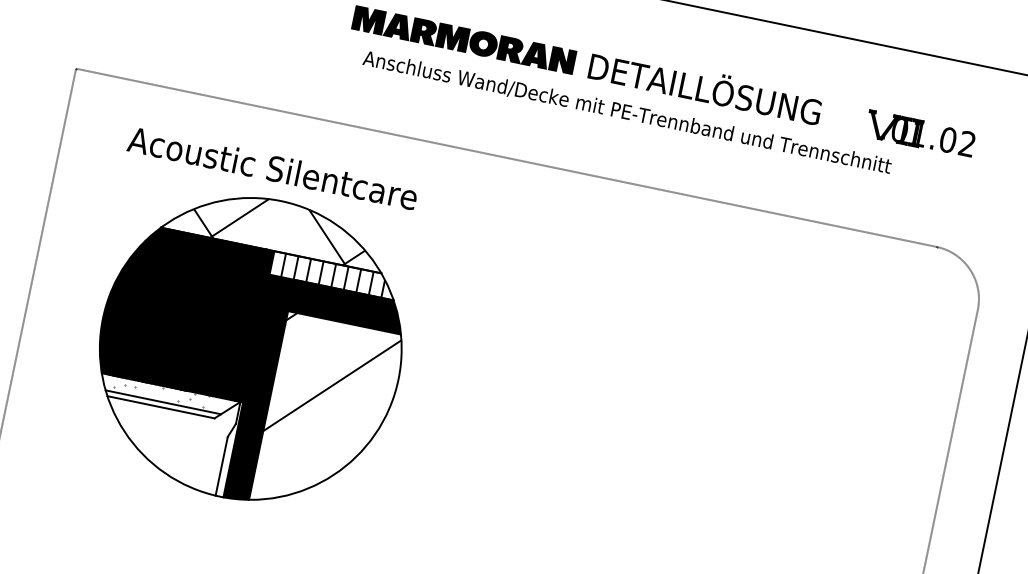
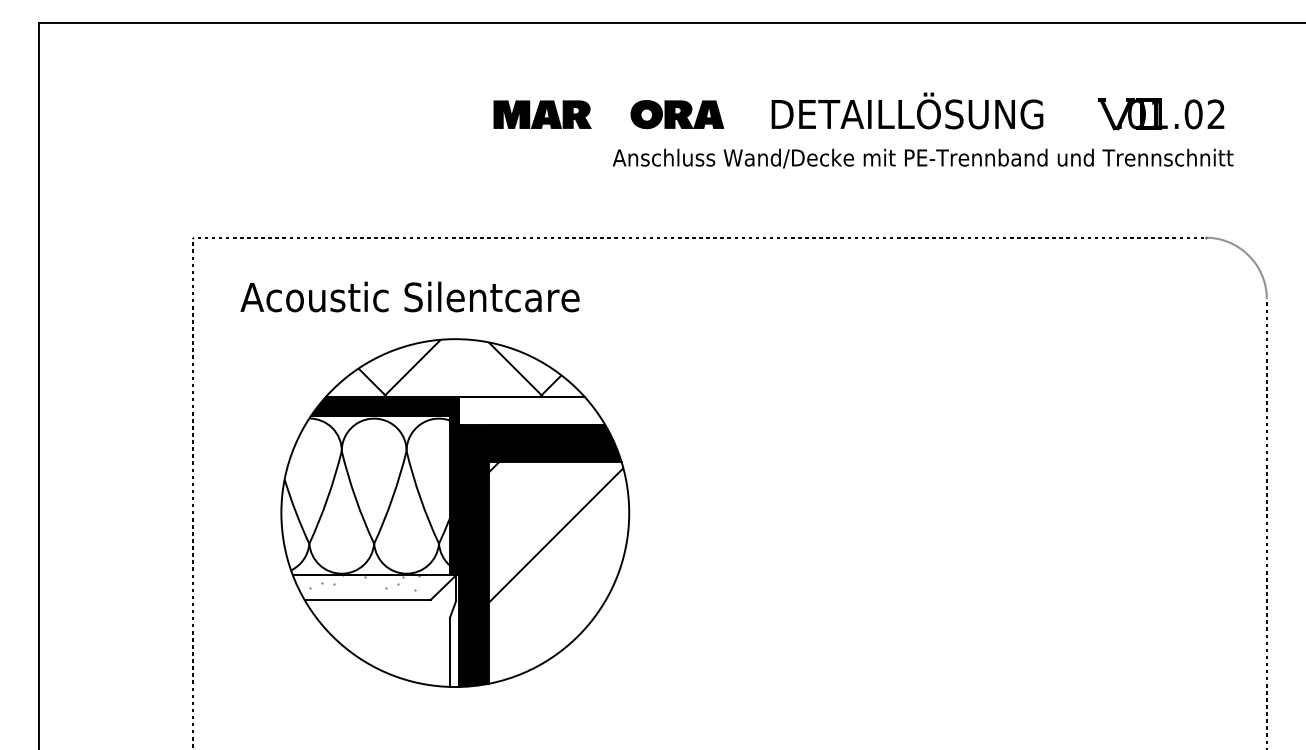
fill: (452, 37) -> (610, 114), removed
fill: (562, 60) -> (739, 114), removed
text: (626, 112) -> (922, 158), moved
text: (272, 167) -> (409, 296), moved
hatch: (333, 275) -> (531, 410), removed
fill: (177, 318) -> (365, 495), removed
line: (163, 402) -> (369, 593), removed

